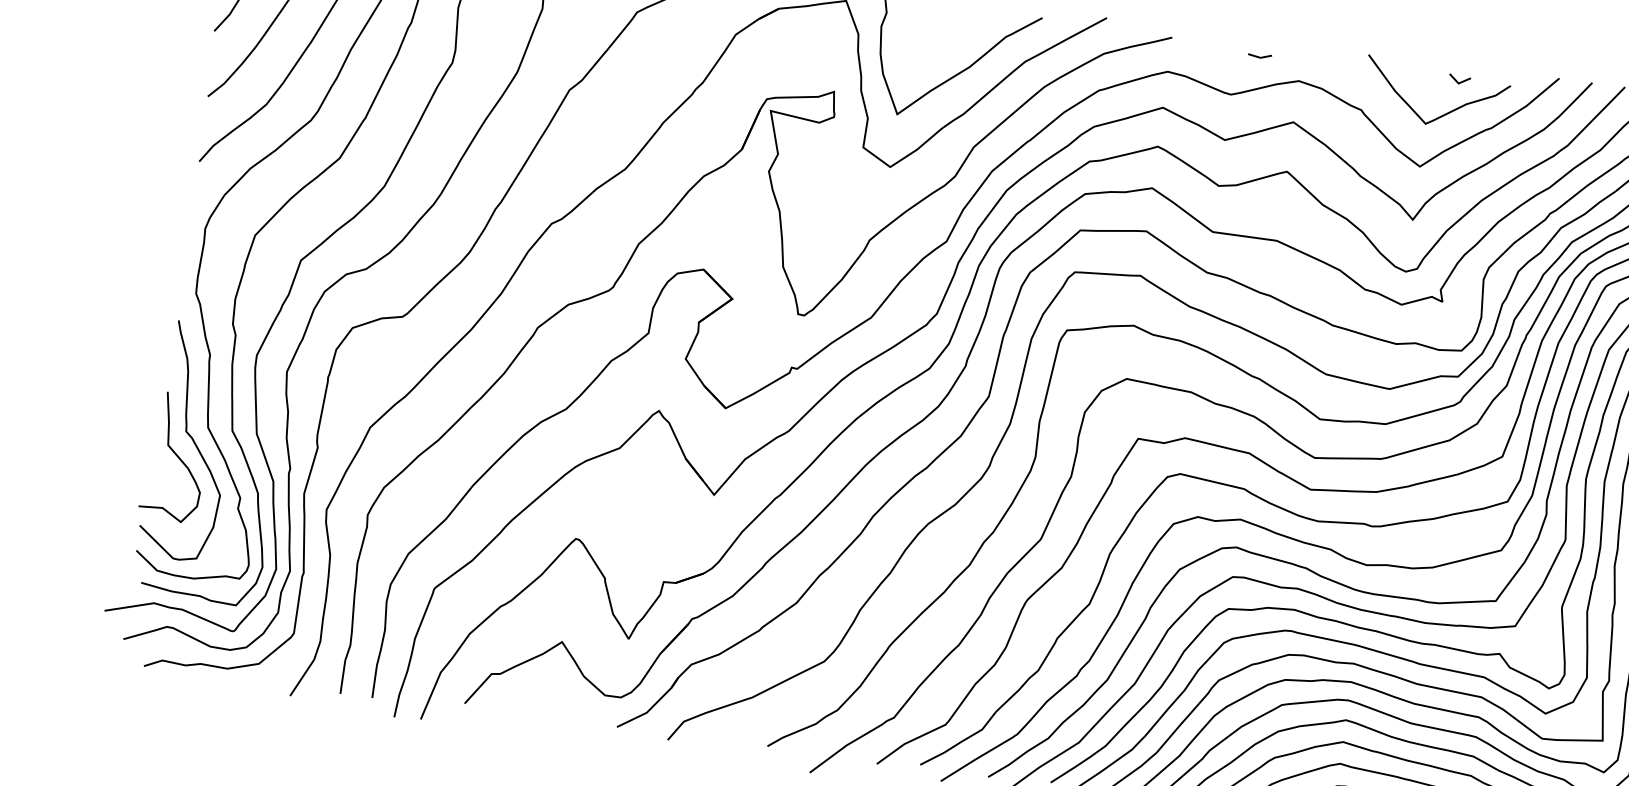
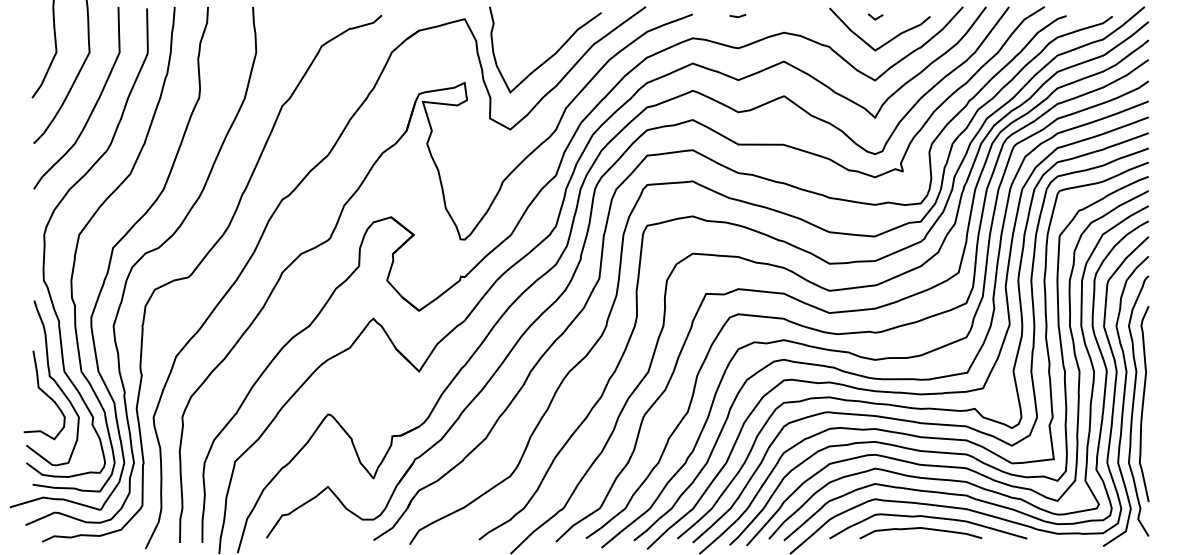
line: (1259, 56) -> (737, 16), moved
line: (1458, 80) -> (874, 17), moved

